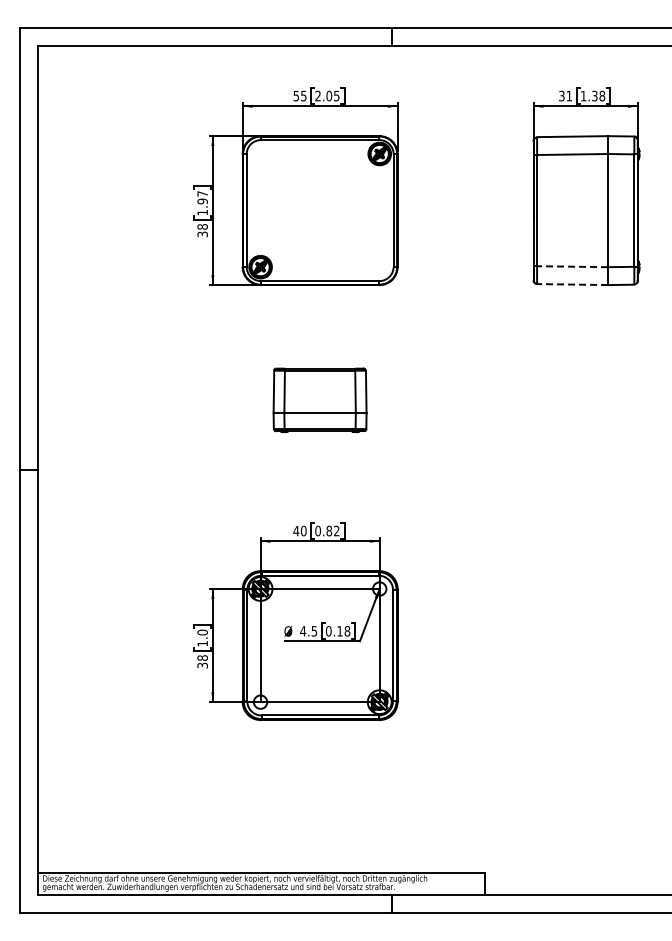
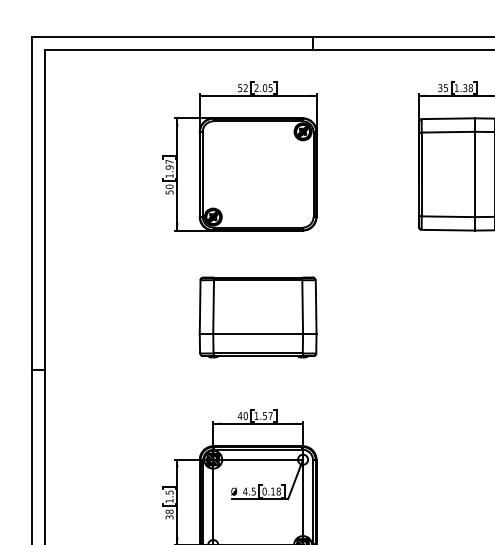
text: (303, 95) -> (245, 87), 55 -> 52
text: (568, 95) -> (445, 87), 31 -> 35
text: (202, 230) -> (169, 189), 38 -> 50
line: (572, 266) -> (448, 216), dashed -> solid
line: (572, 284) -> (448, 230), dashed -> solid
part: (319, 400) -> (257, 317), size x1.67
text: (327, 530) -> (263, 415), 0.82 -> 1.57
text: (202, 632) -> (169, 492), 1.0 -> 1.5

